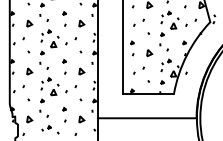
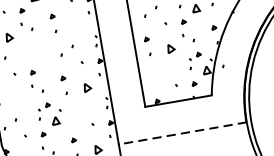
line: (81, 23) -> (76, 25), removed
part: (49, 38) -> (38, 52), removed
part: (138, 70) -> (160, 73), removed
line: (29, 71) -> (20, 99), removed
part: (71, 89) -> (78, 113), removed
line: (147, 118) -> (183, 133), solid -> dashed

